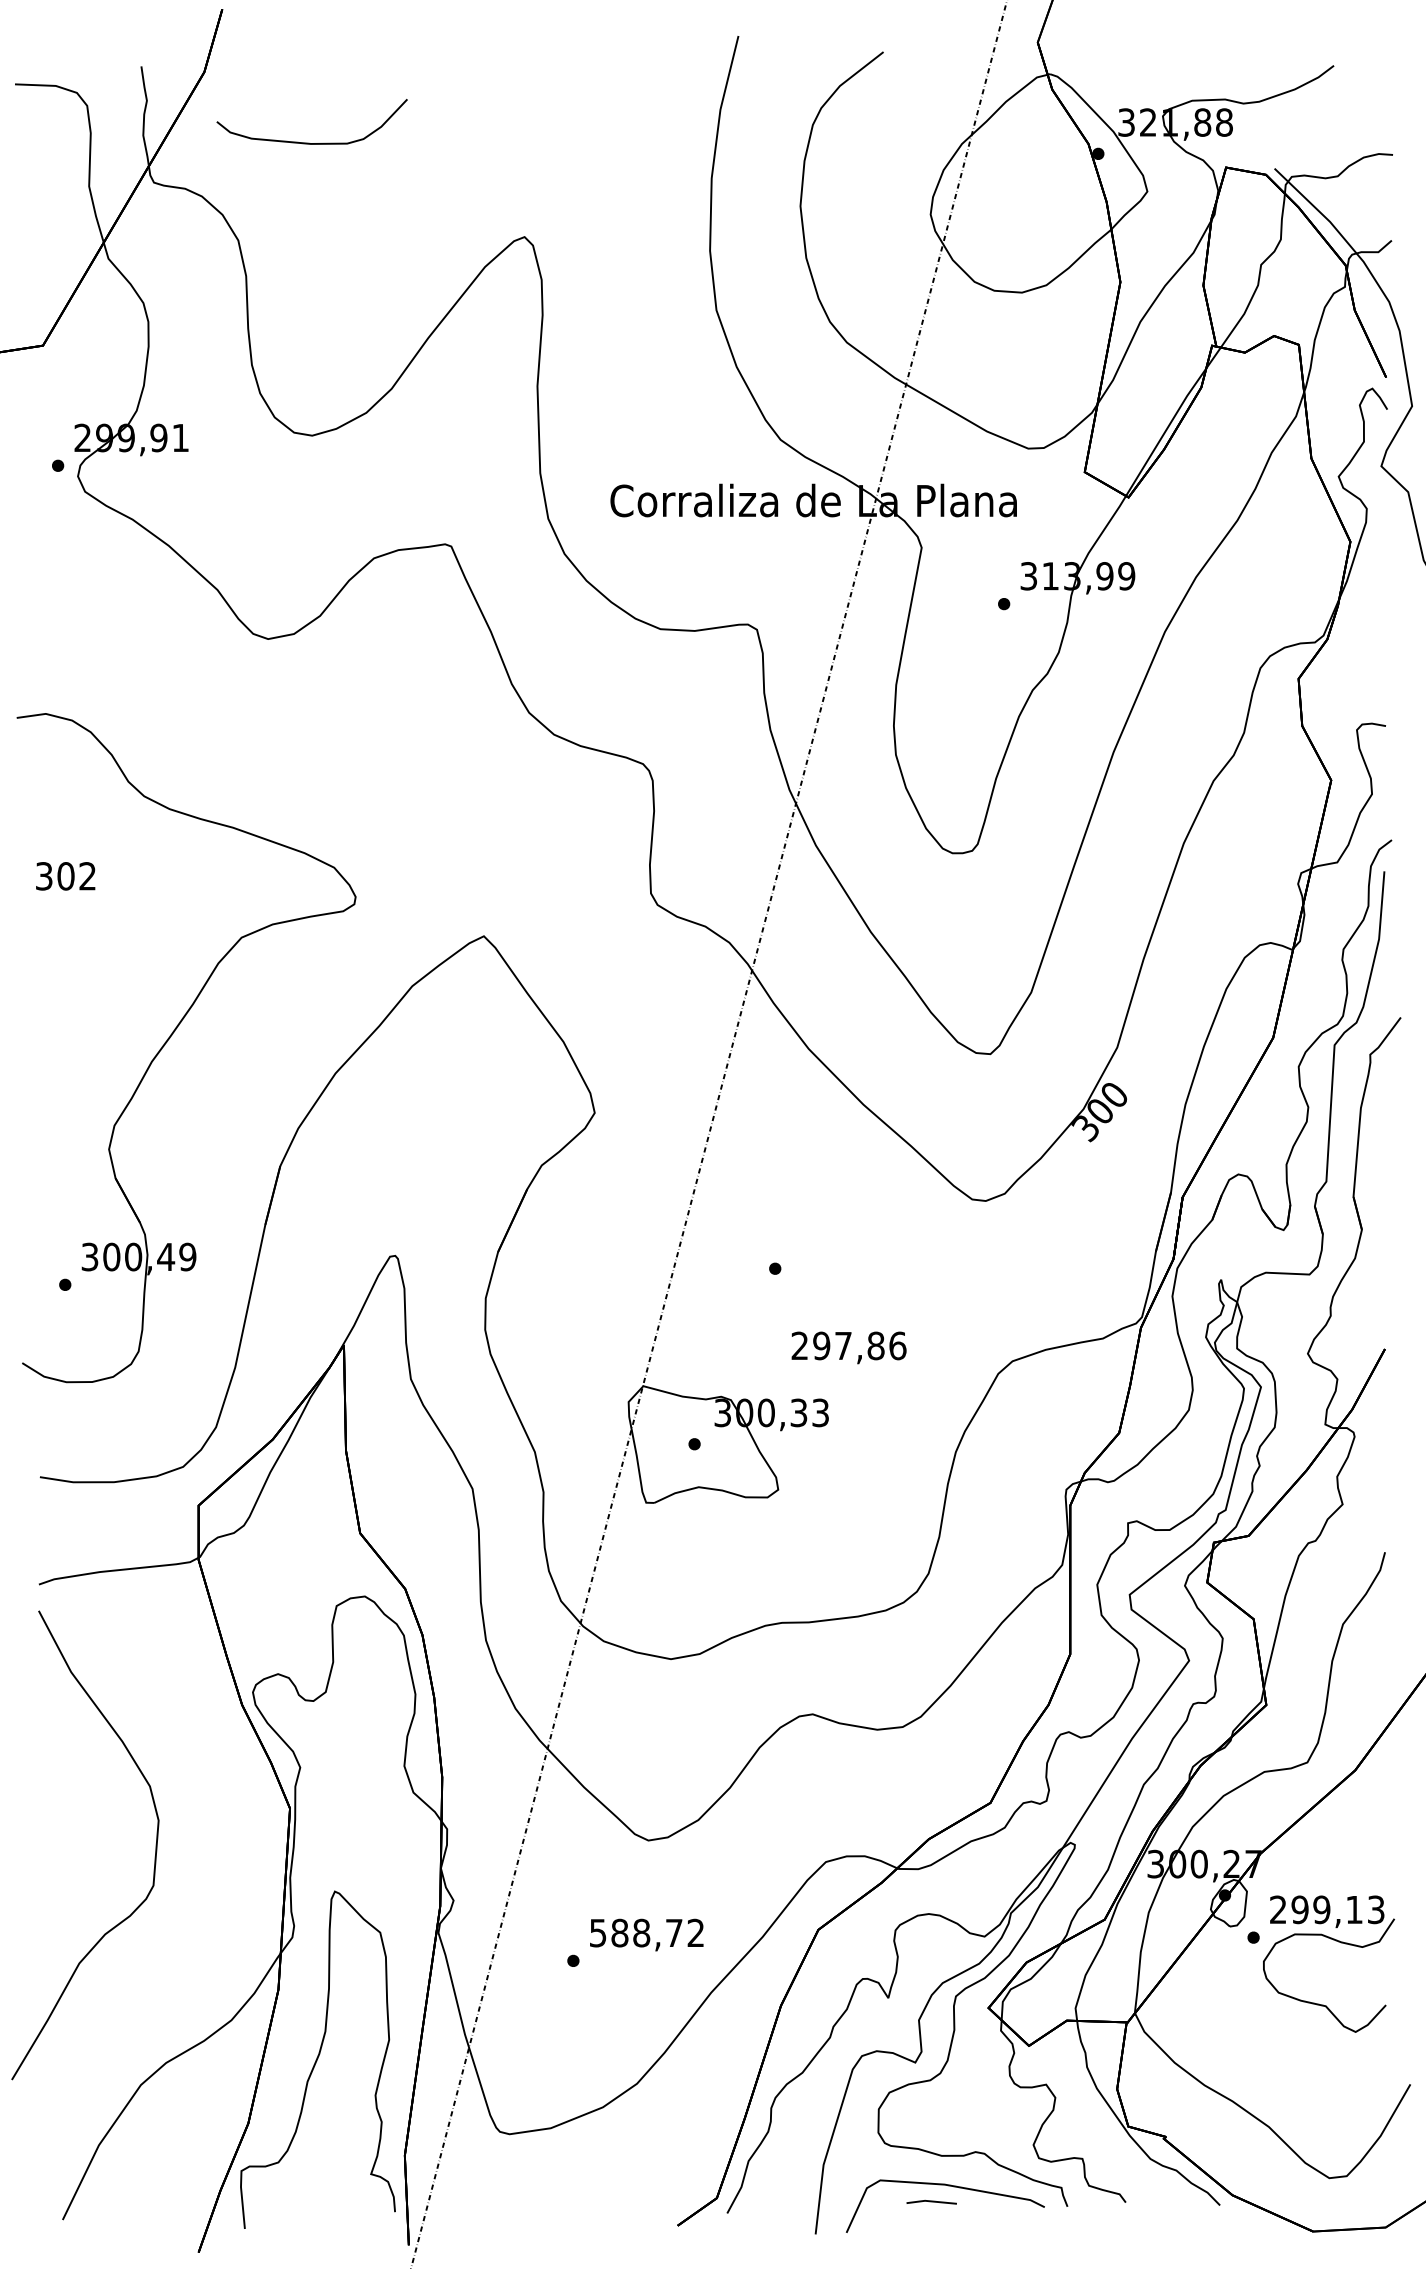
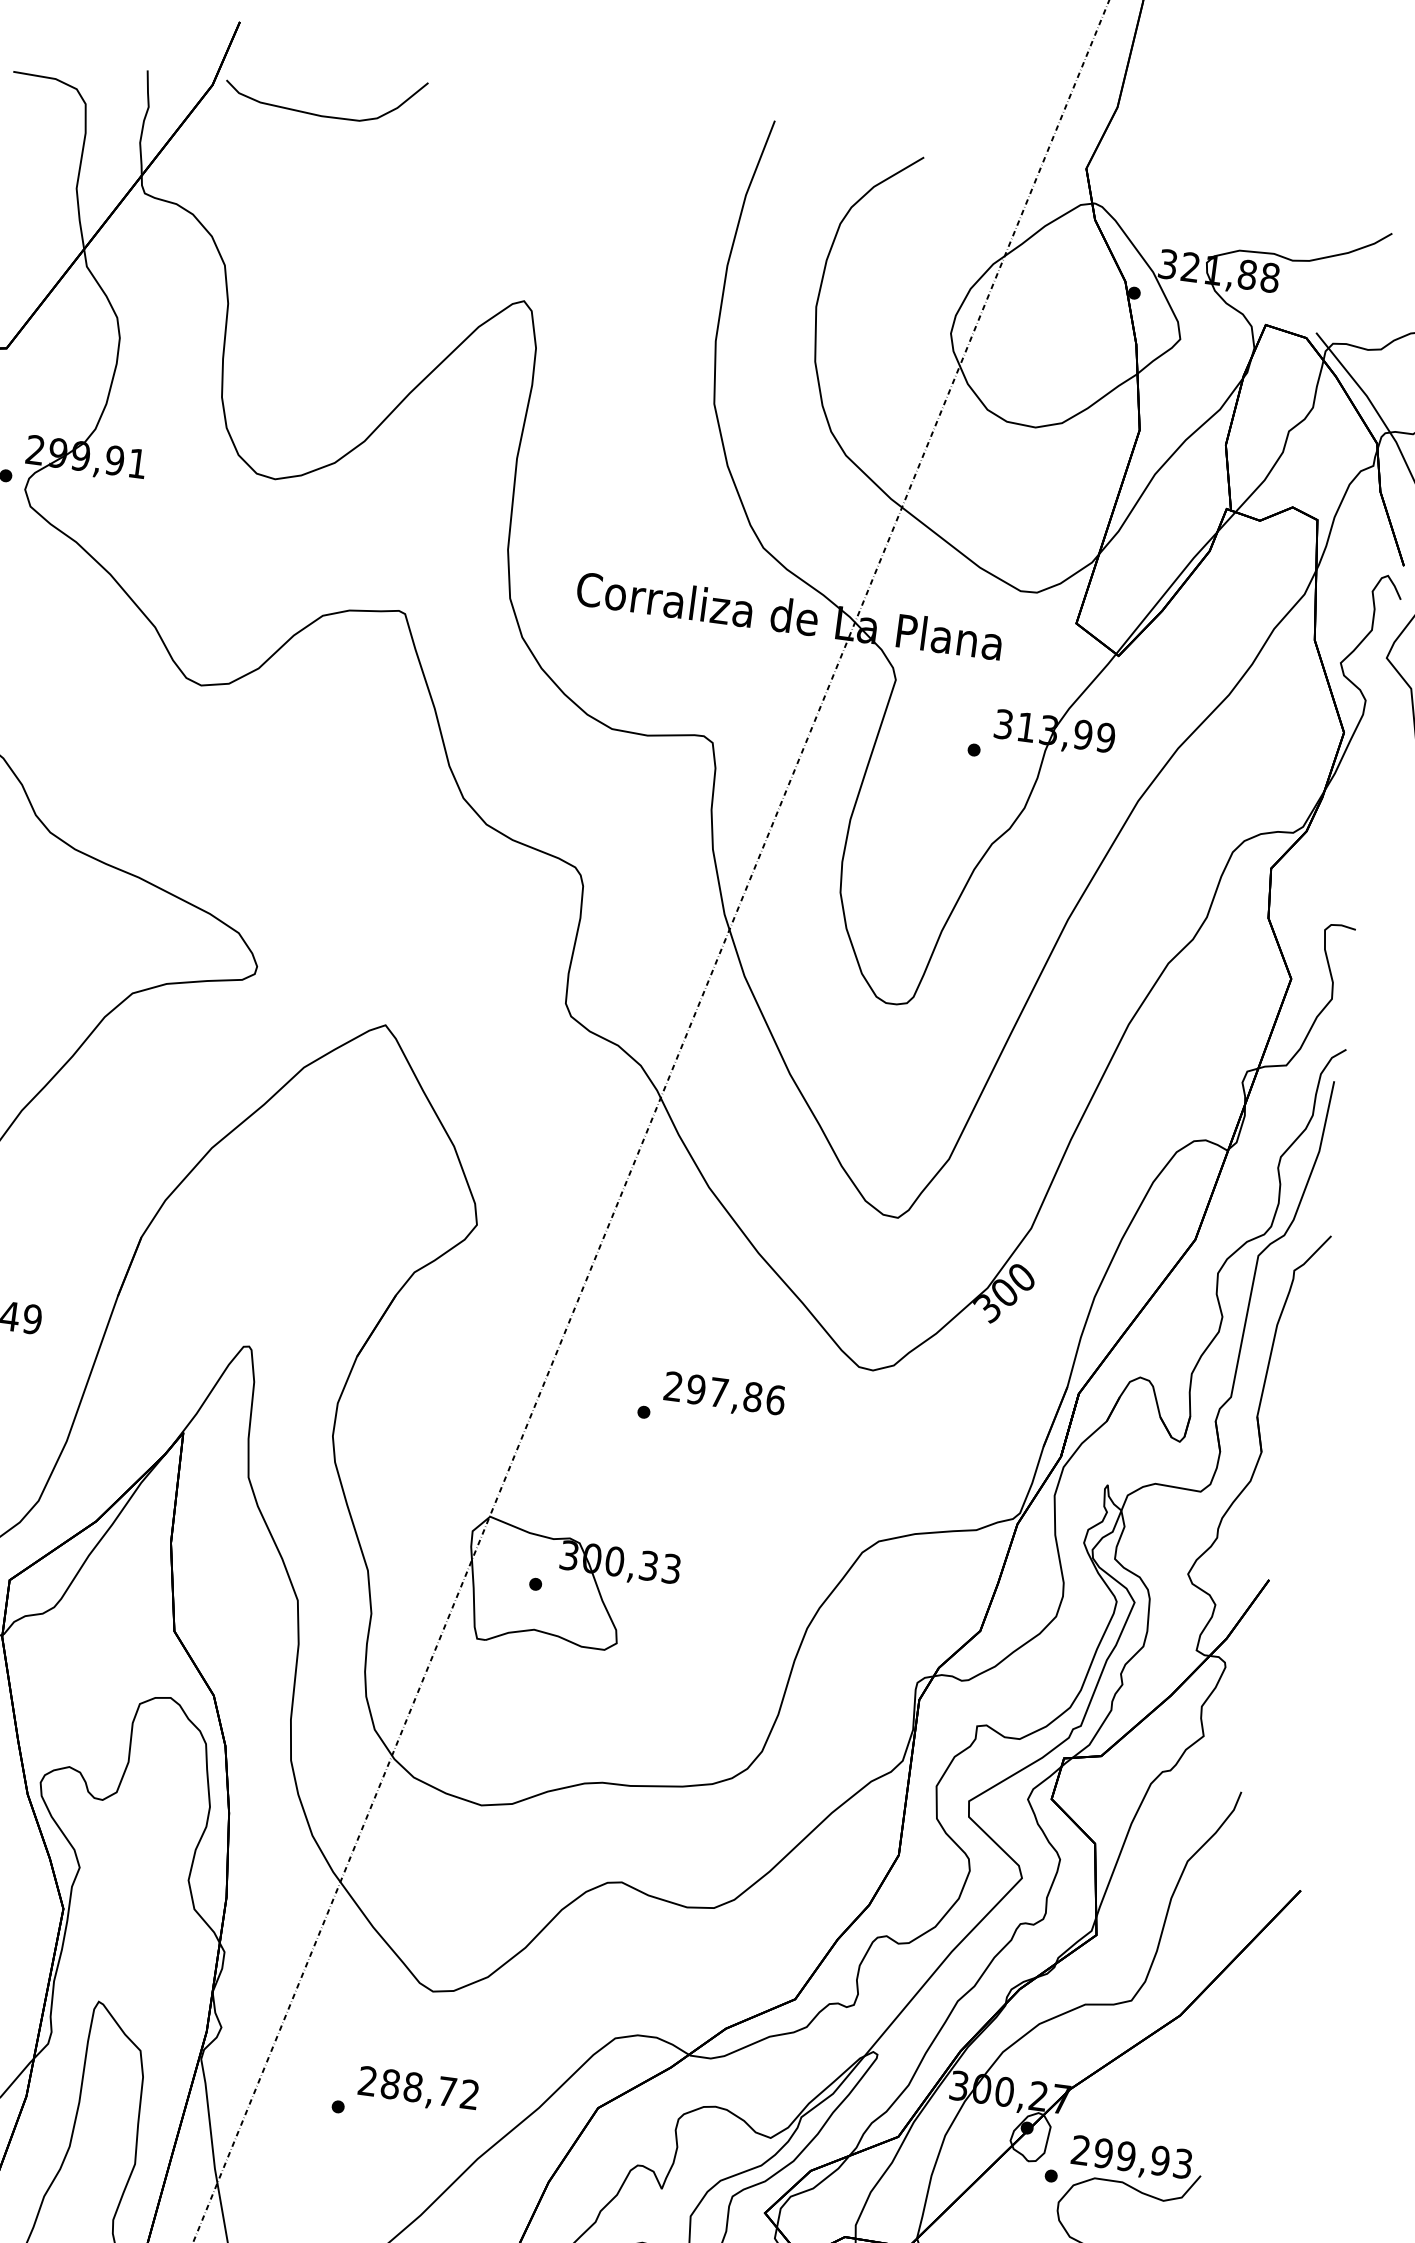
curve: (309, 142) -> (320, 114), moved
text: (848, 1347) -> (724, 1394), moved
text: (1353, 1909) -> (1159, 2160), 299,13 -> 299,93
text: (597, 1932) -> (367, 2080), 588,72 -> 288,72

